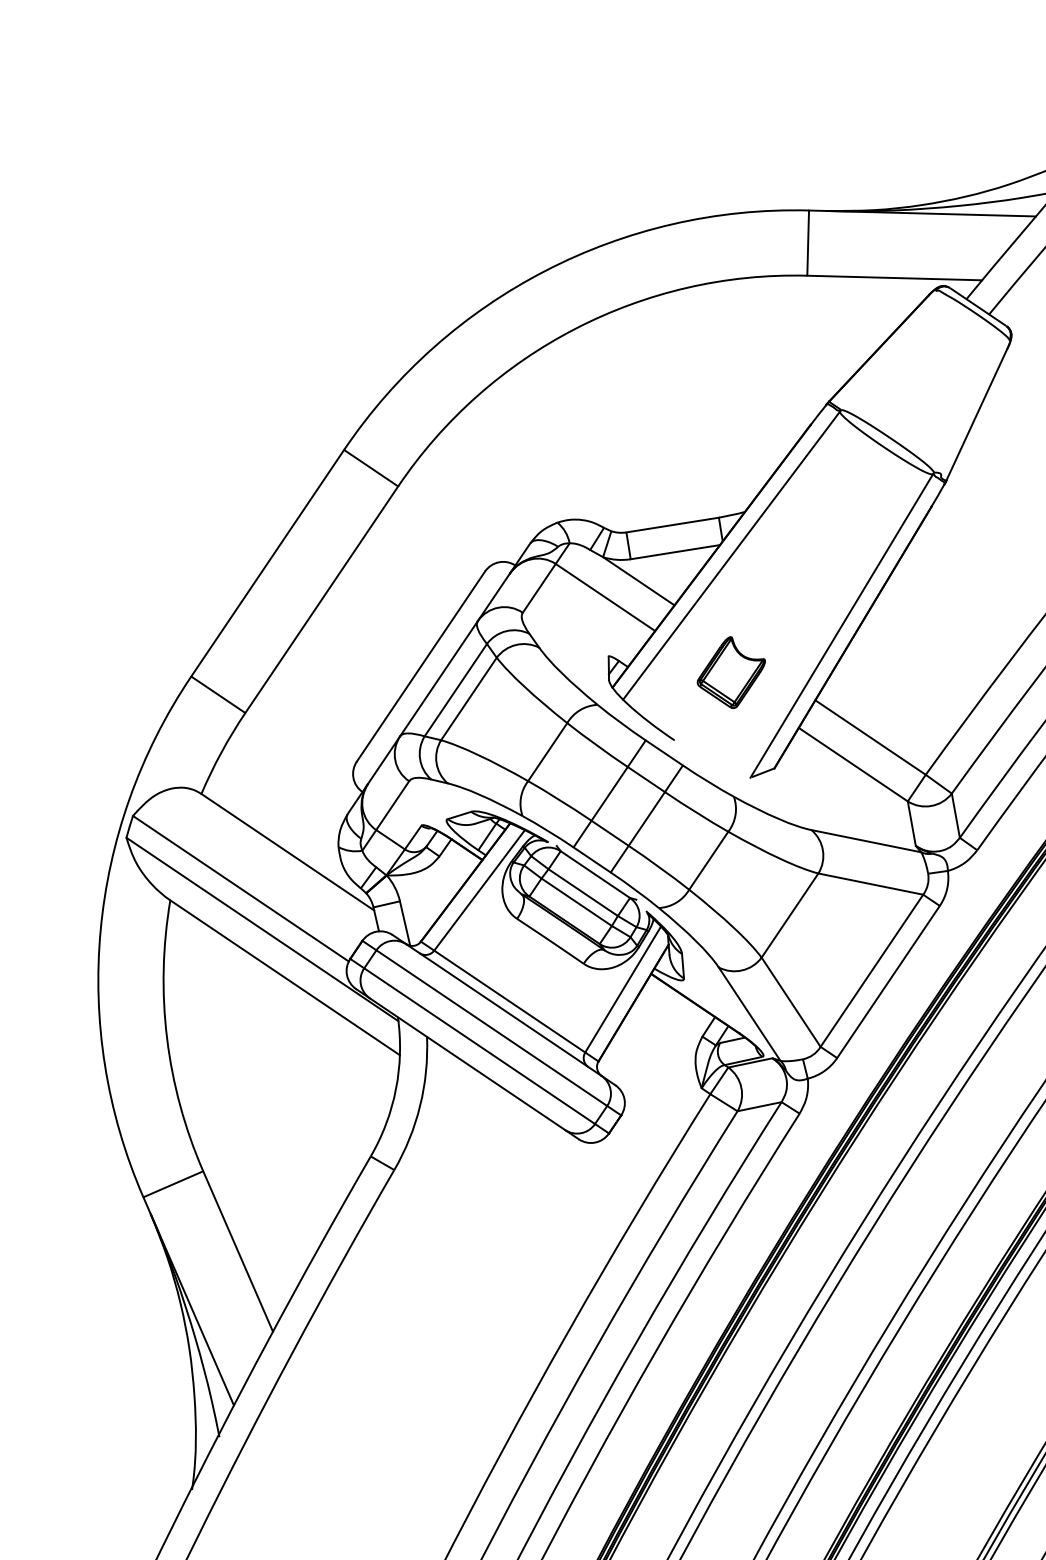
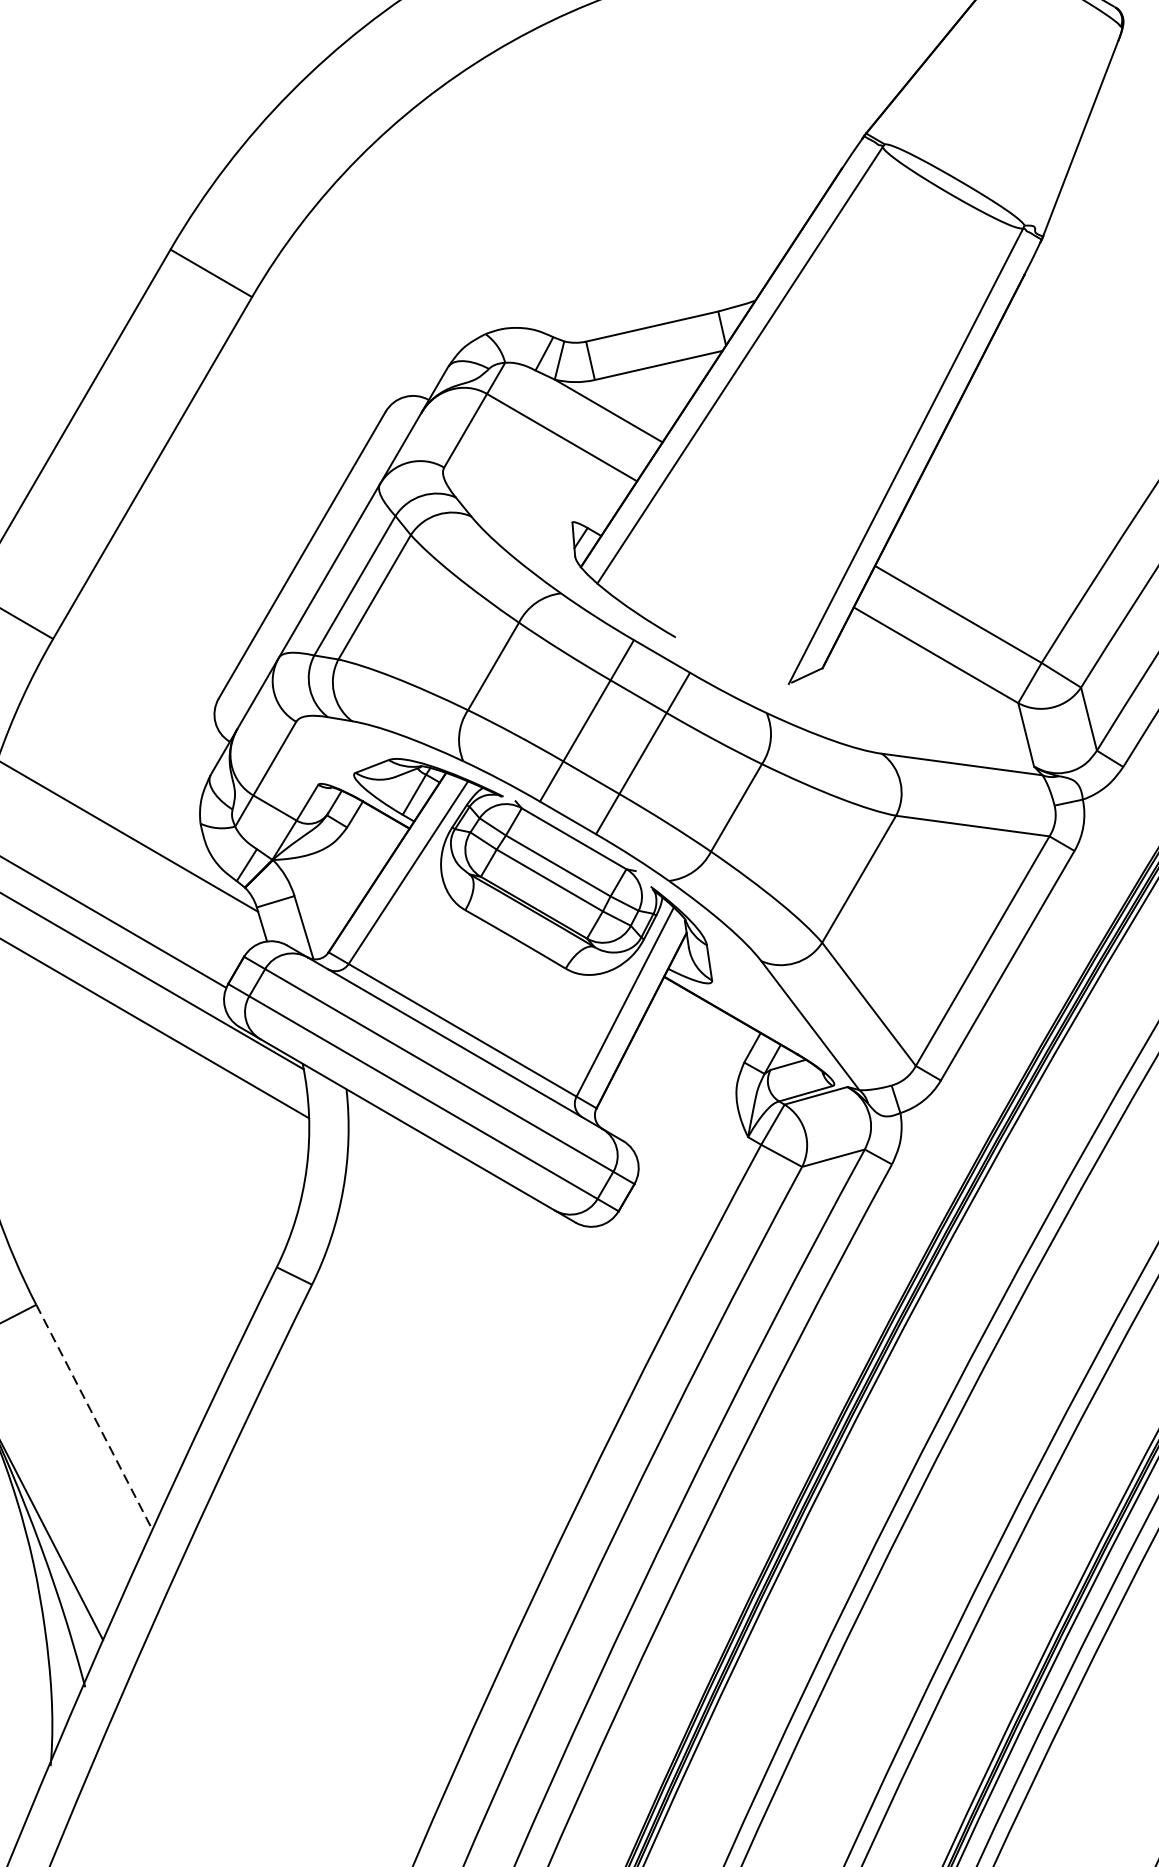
part: (730, 672) -> (749, 533), removed
line: (238, 1251) -> (94, 1417), solid -> dashed

